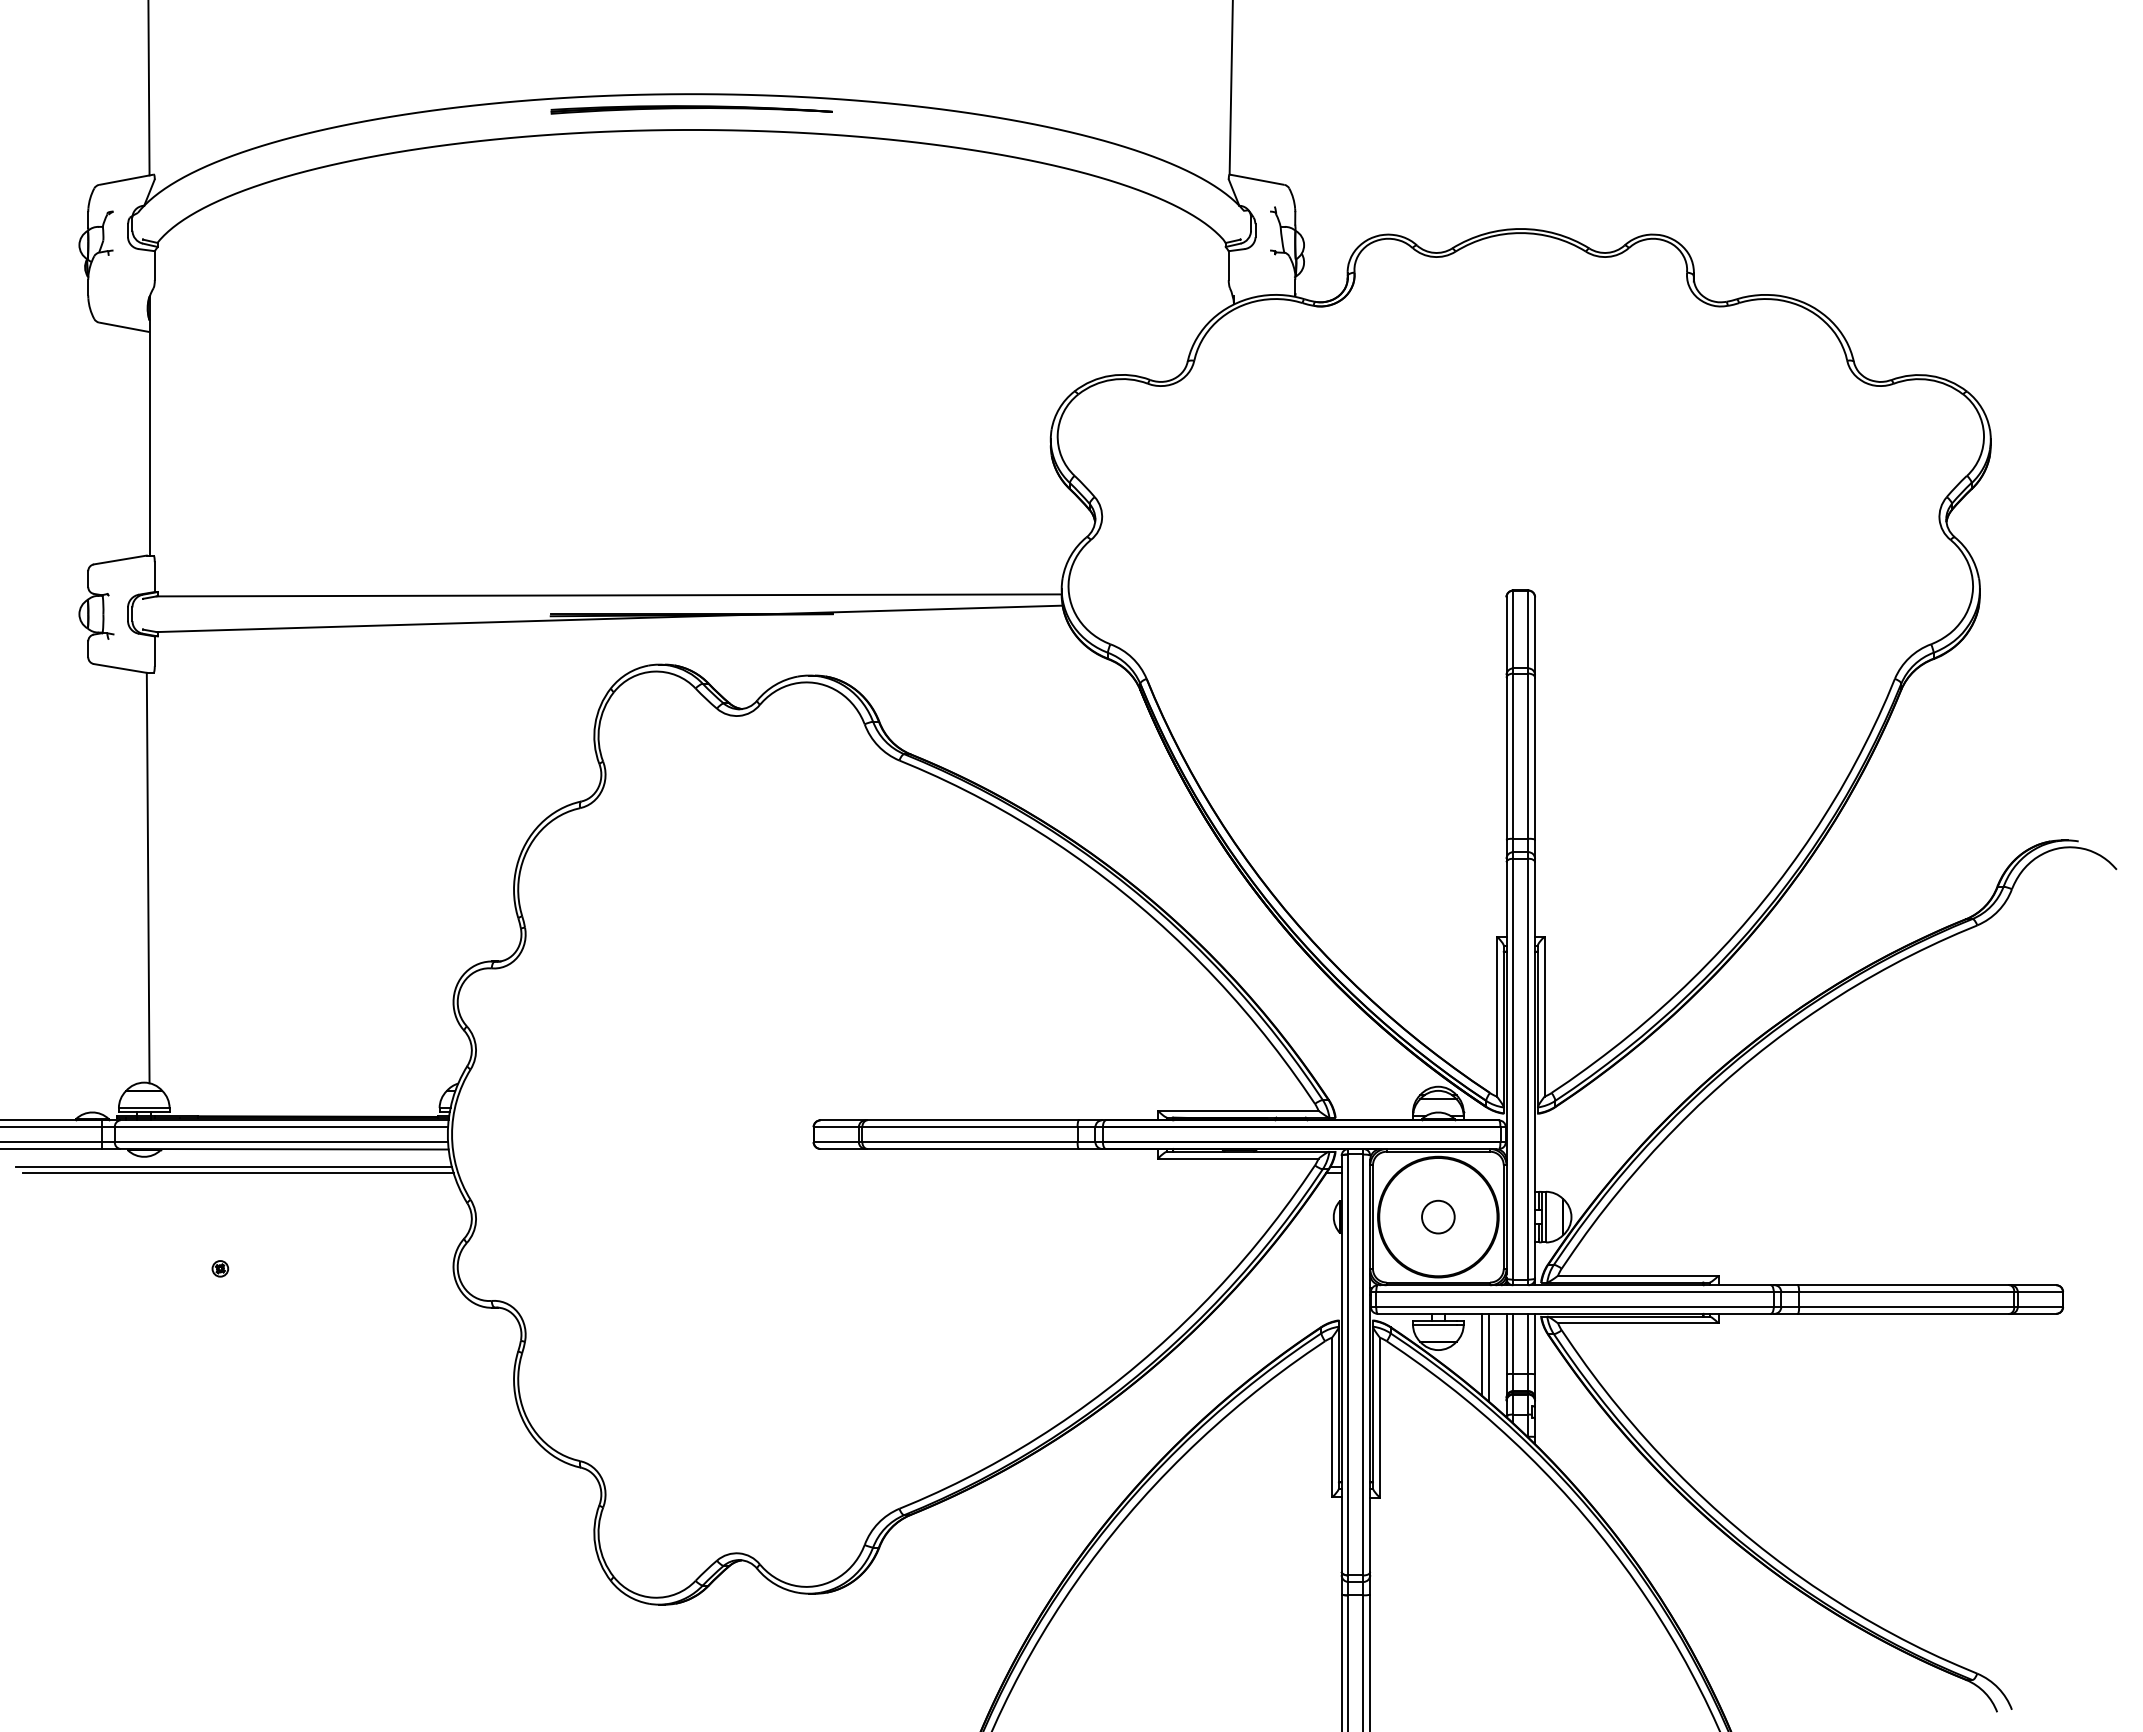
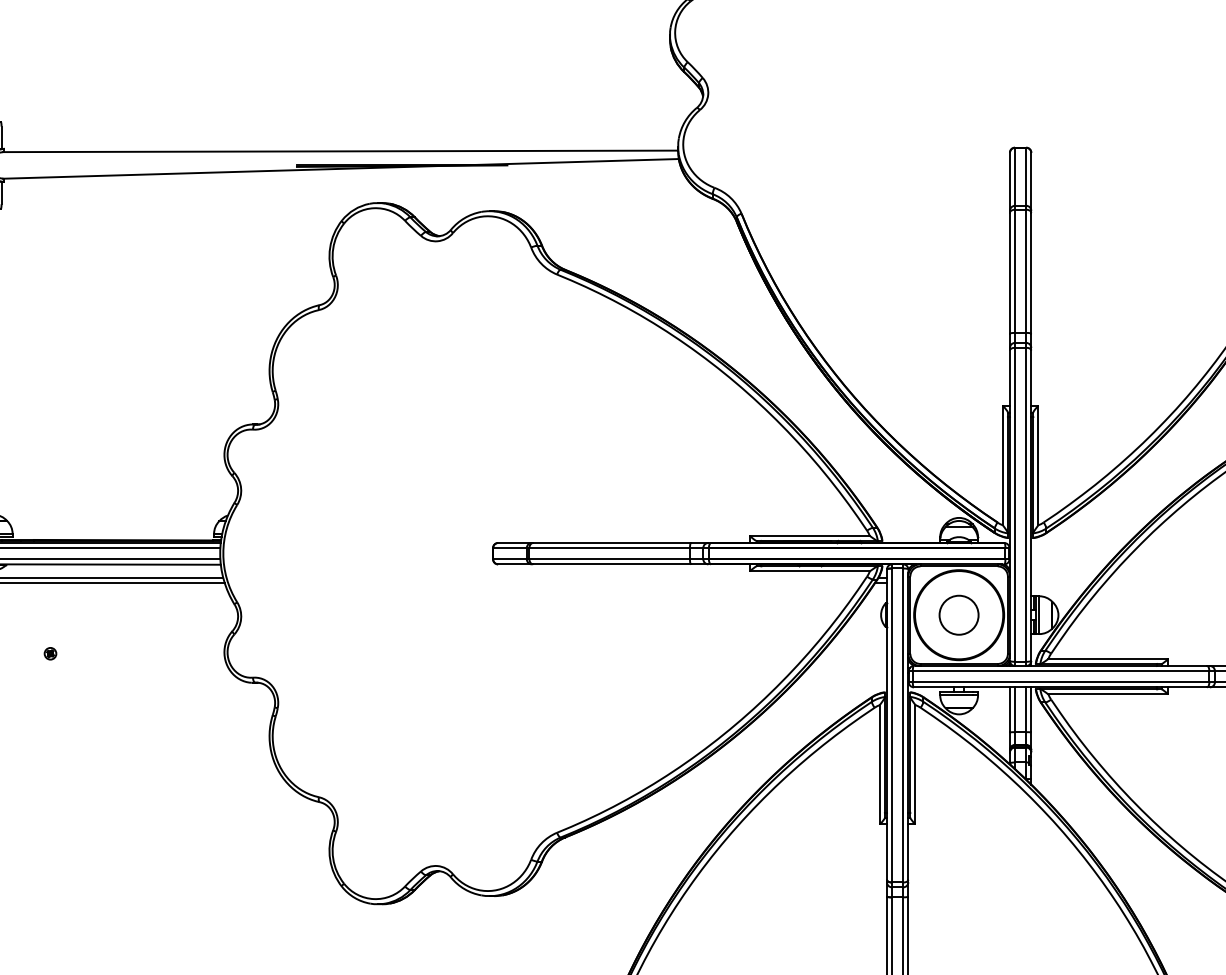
circle: (1438, 1216) -> (959, 614), size x1.6
line: (1481, 1354) -> (991, 717), removed
line: (1488, 1357) -> (996, 719), removed

